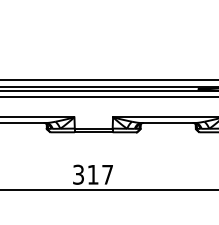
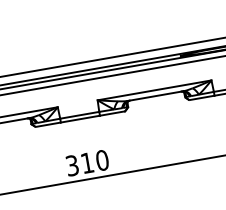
text: (107, 174) -> (102, 160), 317 -> 310

